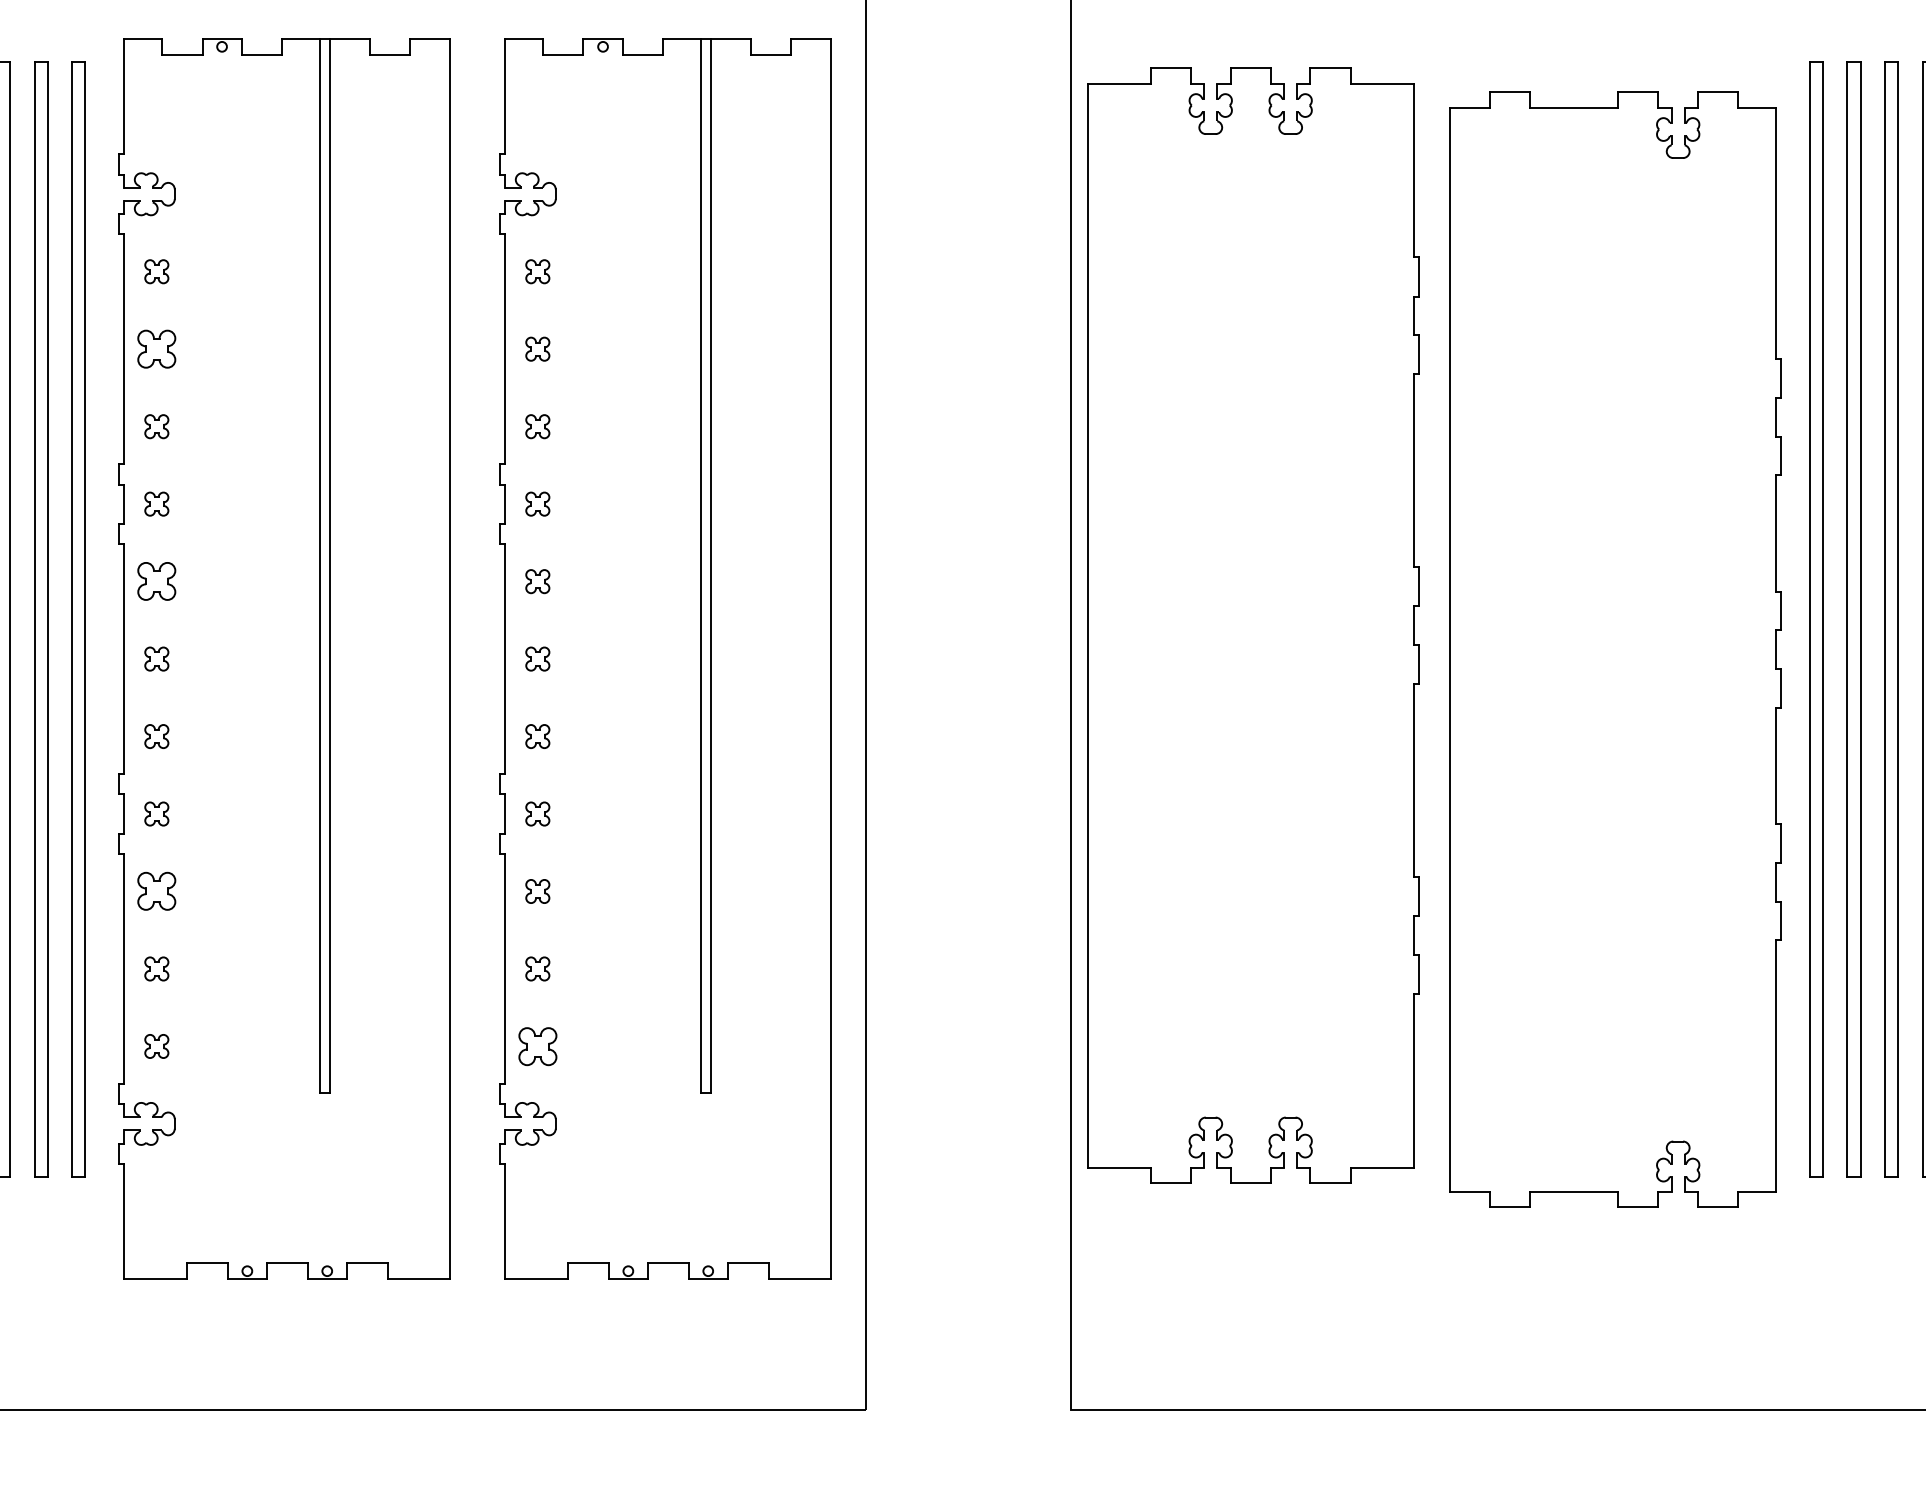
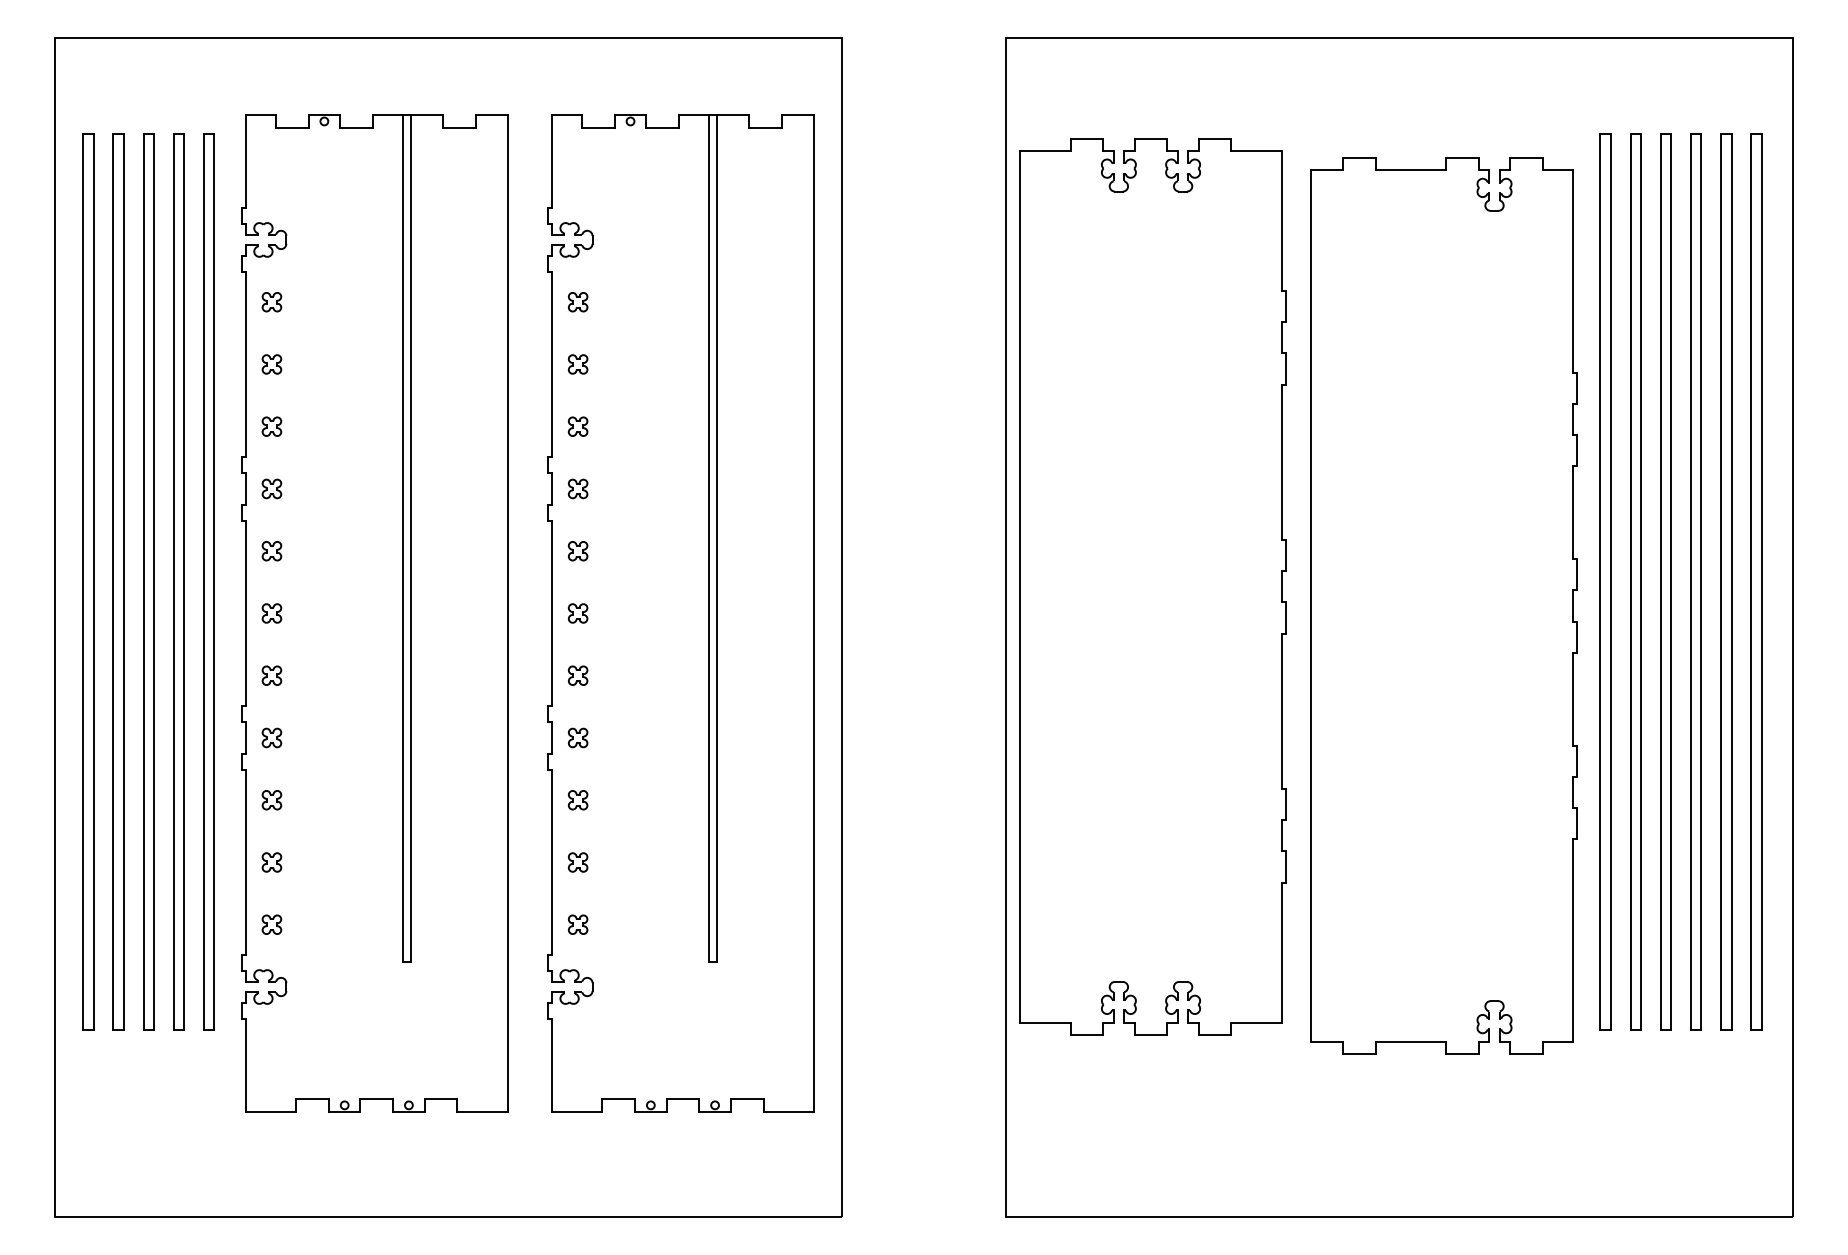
part: (156, 349) -> (271, 364), size x0.62
part: (156, 581) -> (271, 551), size x0.62
part: (156, 891) -> (271, 800), size x0.62
part: (537, 1046) -> (577, 924), size x0.62

